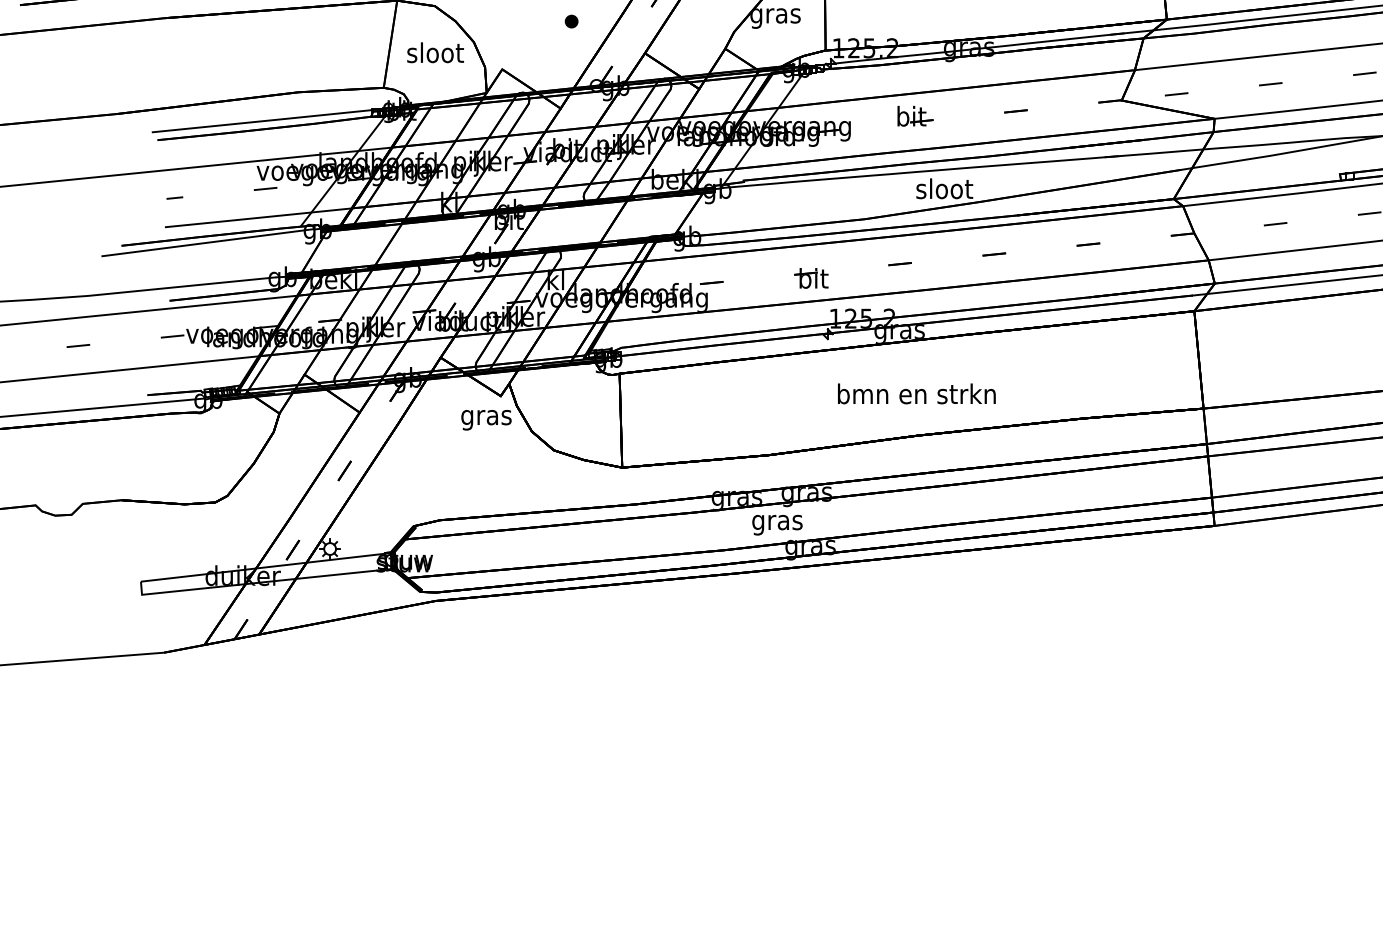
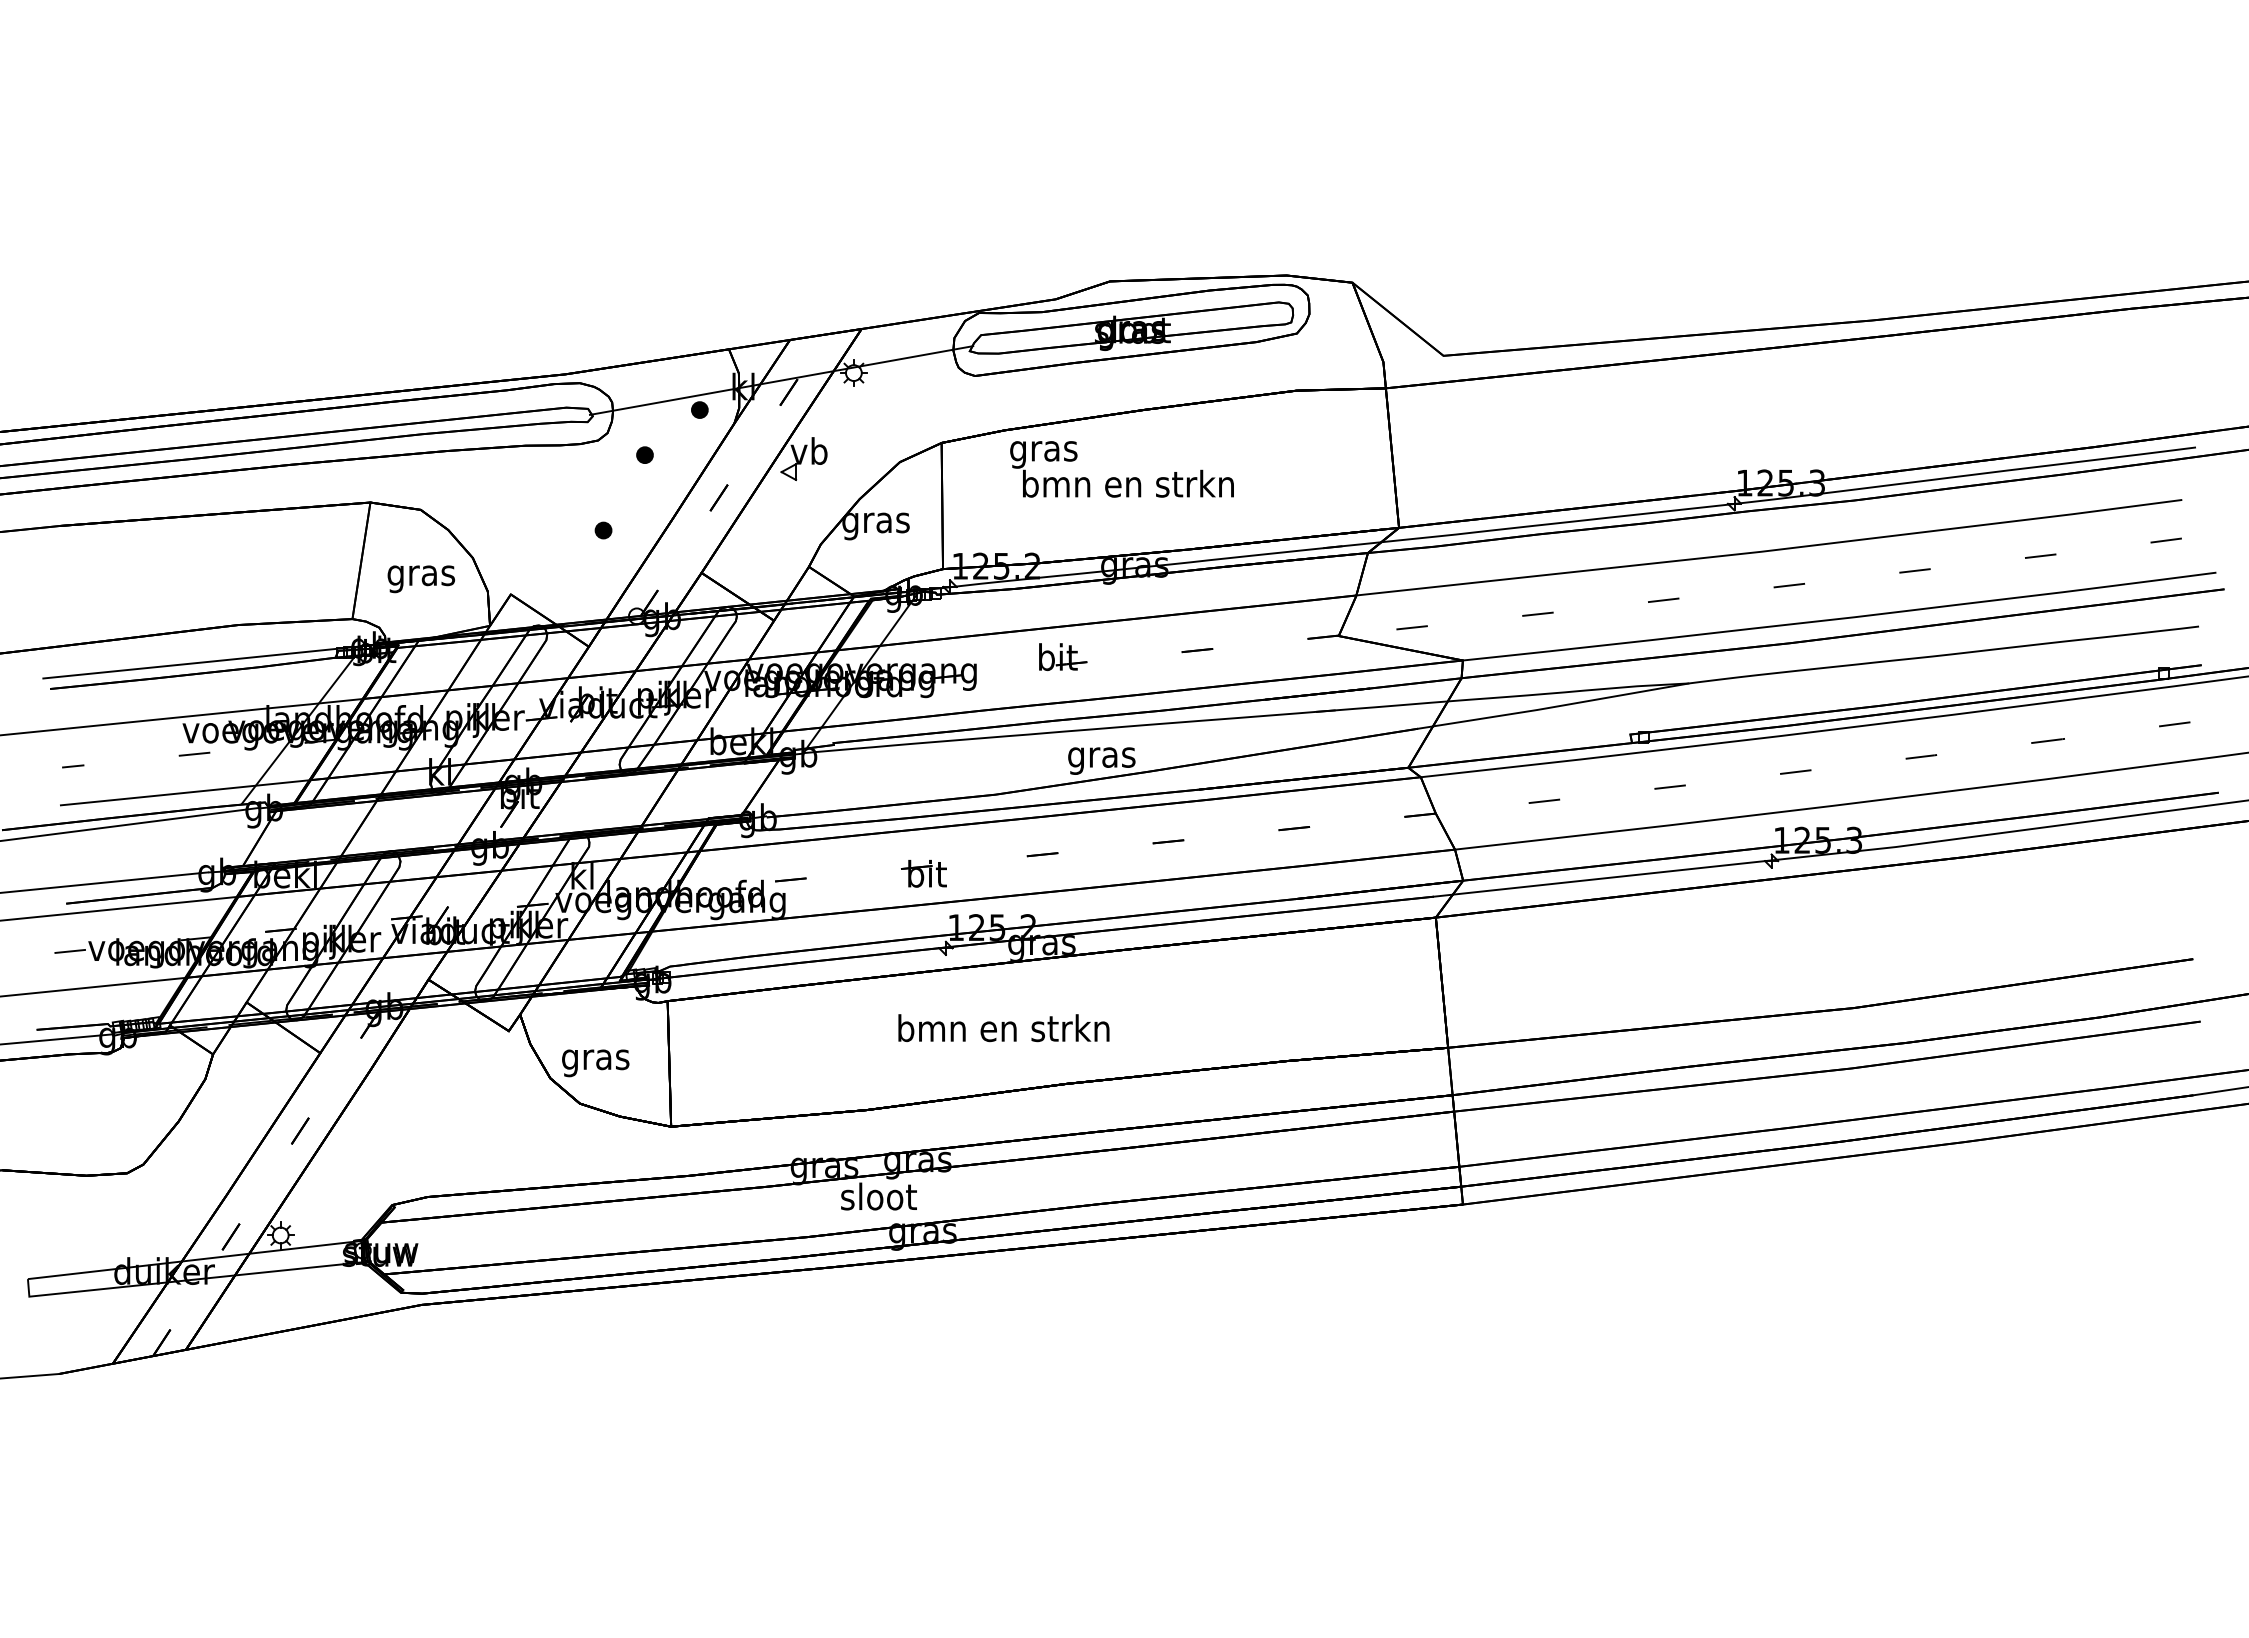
text: (435, 55) -> (421, 575), sloot -> gras
text: (944, 191) -> (1102, 757), sloot -> gras
text: (916, 394) -> (1003, 1028), moved
text: (486, 420) -> (595, 1063), moved
text: (777, 522) -> (878, 1199), gras -> sloot

